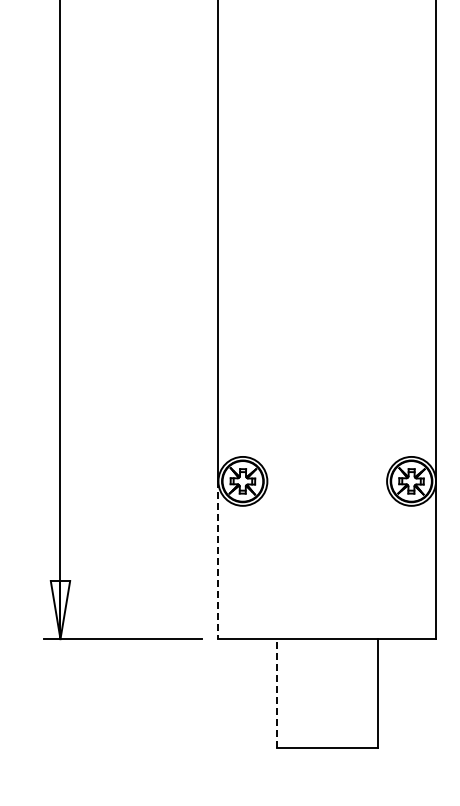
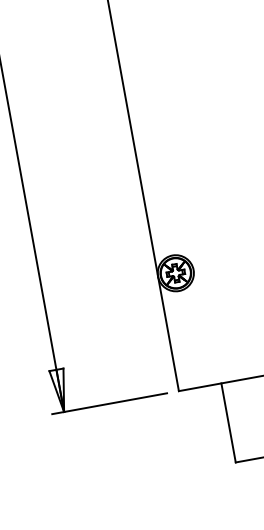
line: (218, 560) -> (168, 333), dashed -> solid
line: (276, 693) -> (228, 422), dashed -> solid

